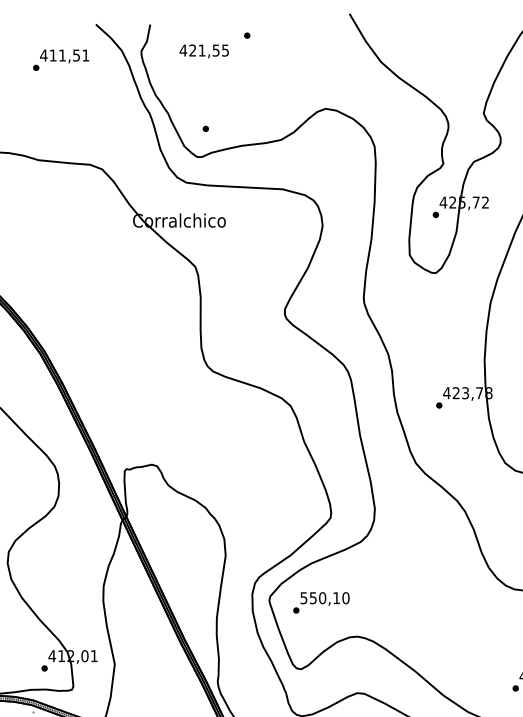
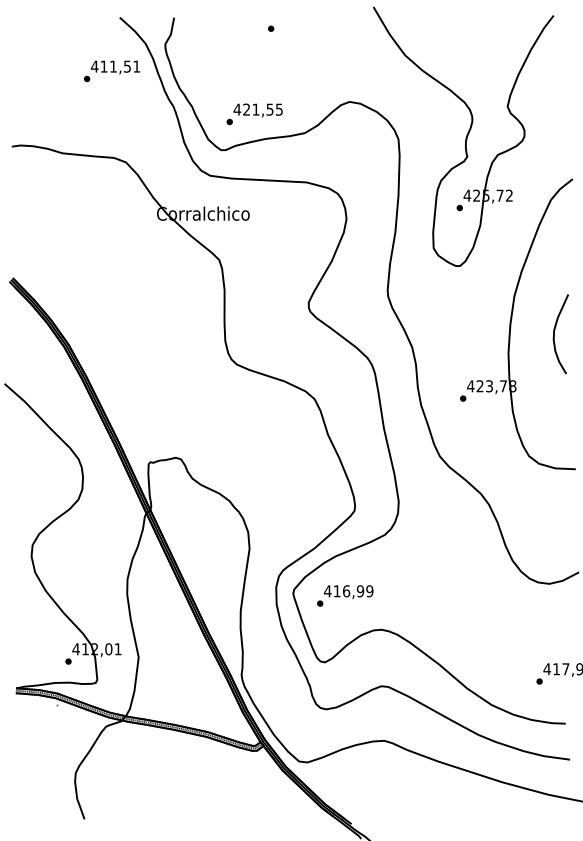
text: (203, 51) -> (257, 110), moved
text: (60, 60) -> (111, 71), moved
text: (324, 598) -> (348, 591), 550,10 -> 416,99

